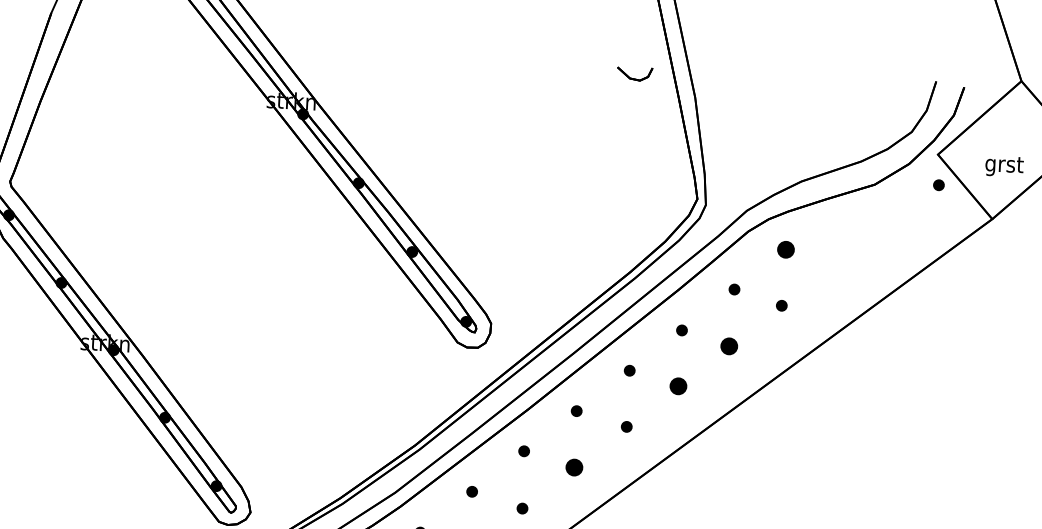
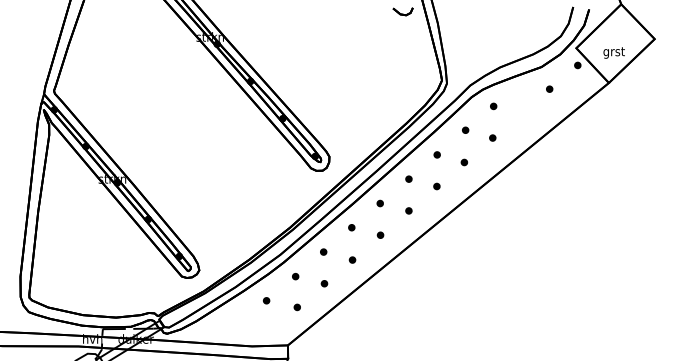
part: (886, 223) -> (549, 88), added
part: (786, 250) -> (493, 106), size x0.62
part: (729, 346) -> (464, 162), size x0.62
part: (677, 386) -> (436, 186), size x0.62
part: (574, 465) -> (380, 234), size x0.62

